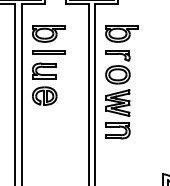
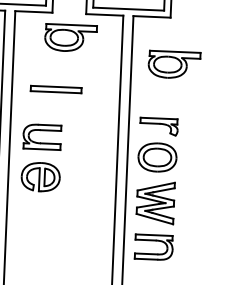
part: (48, 33) -> (70, 37), moved
part: (44, 83) -> (41, 156), moved
part: (117, 94) -> (155, 188), moved

